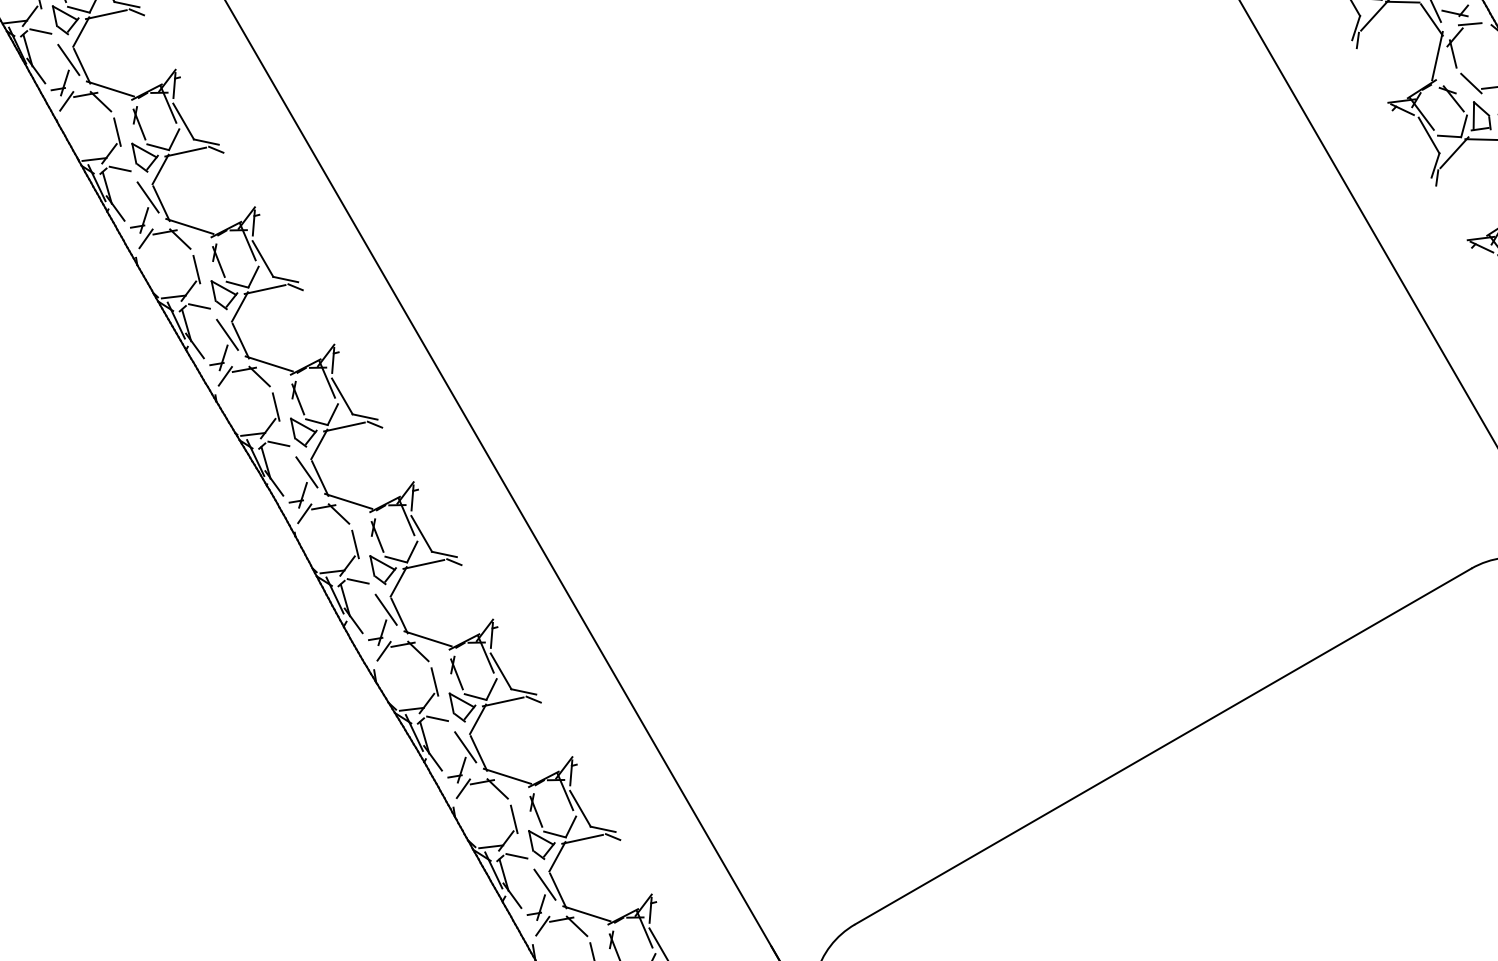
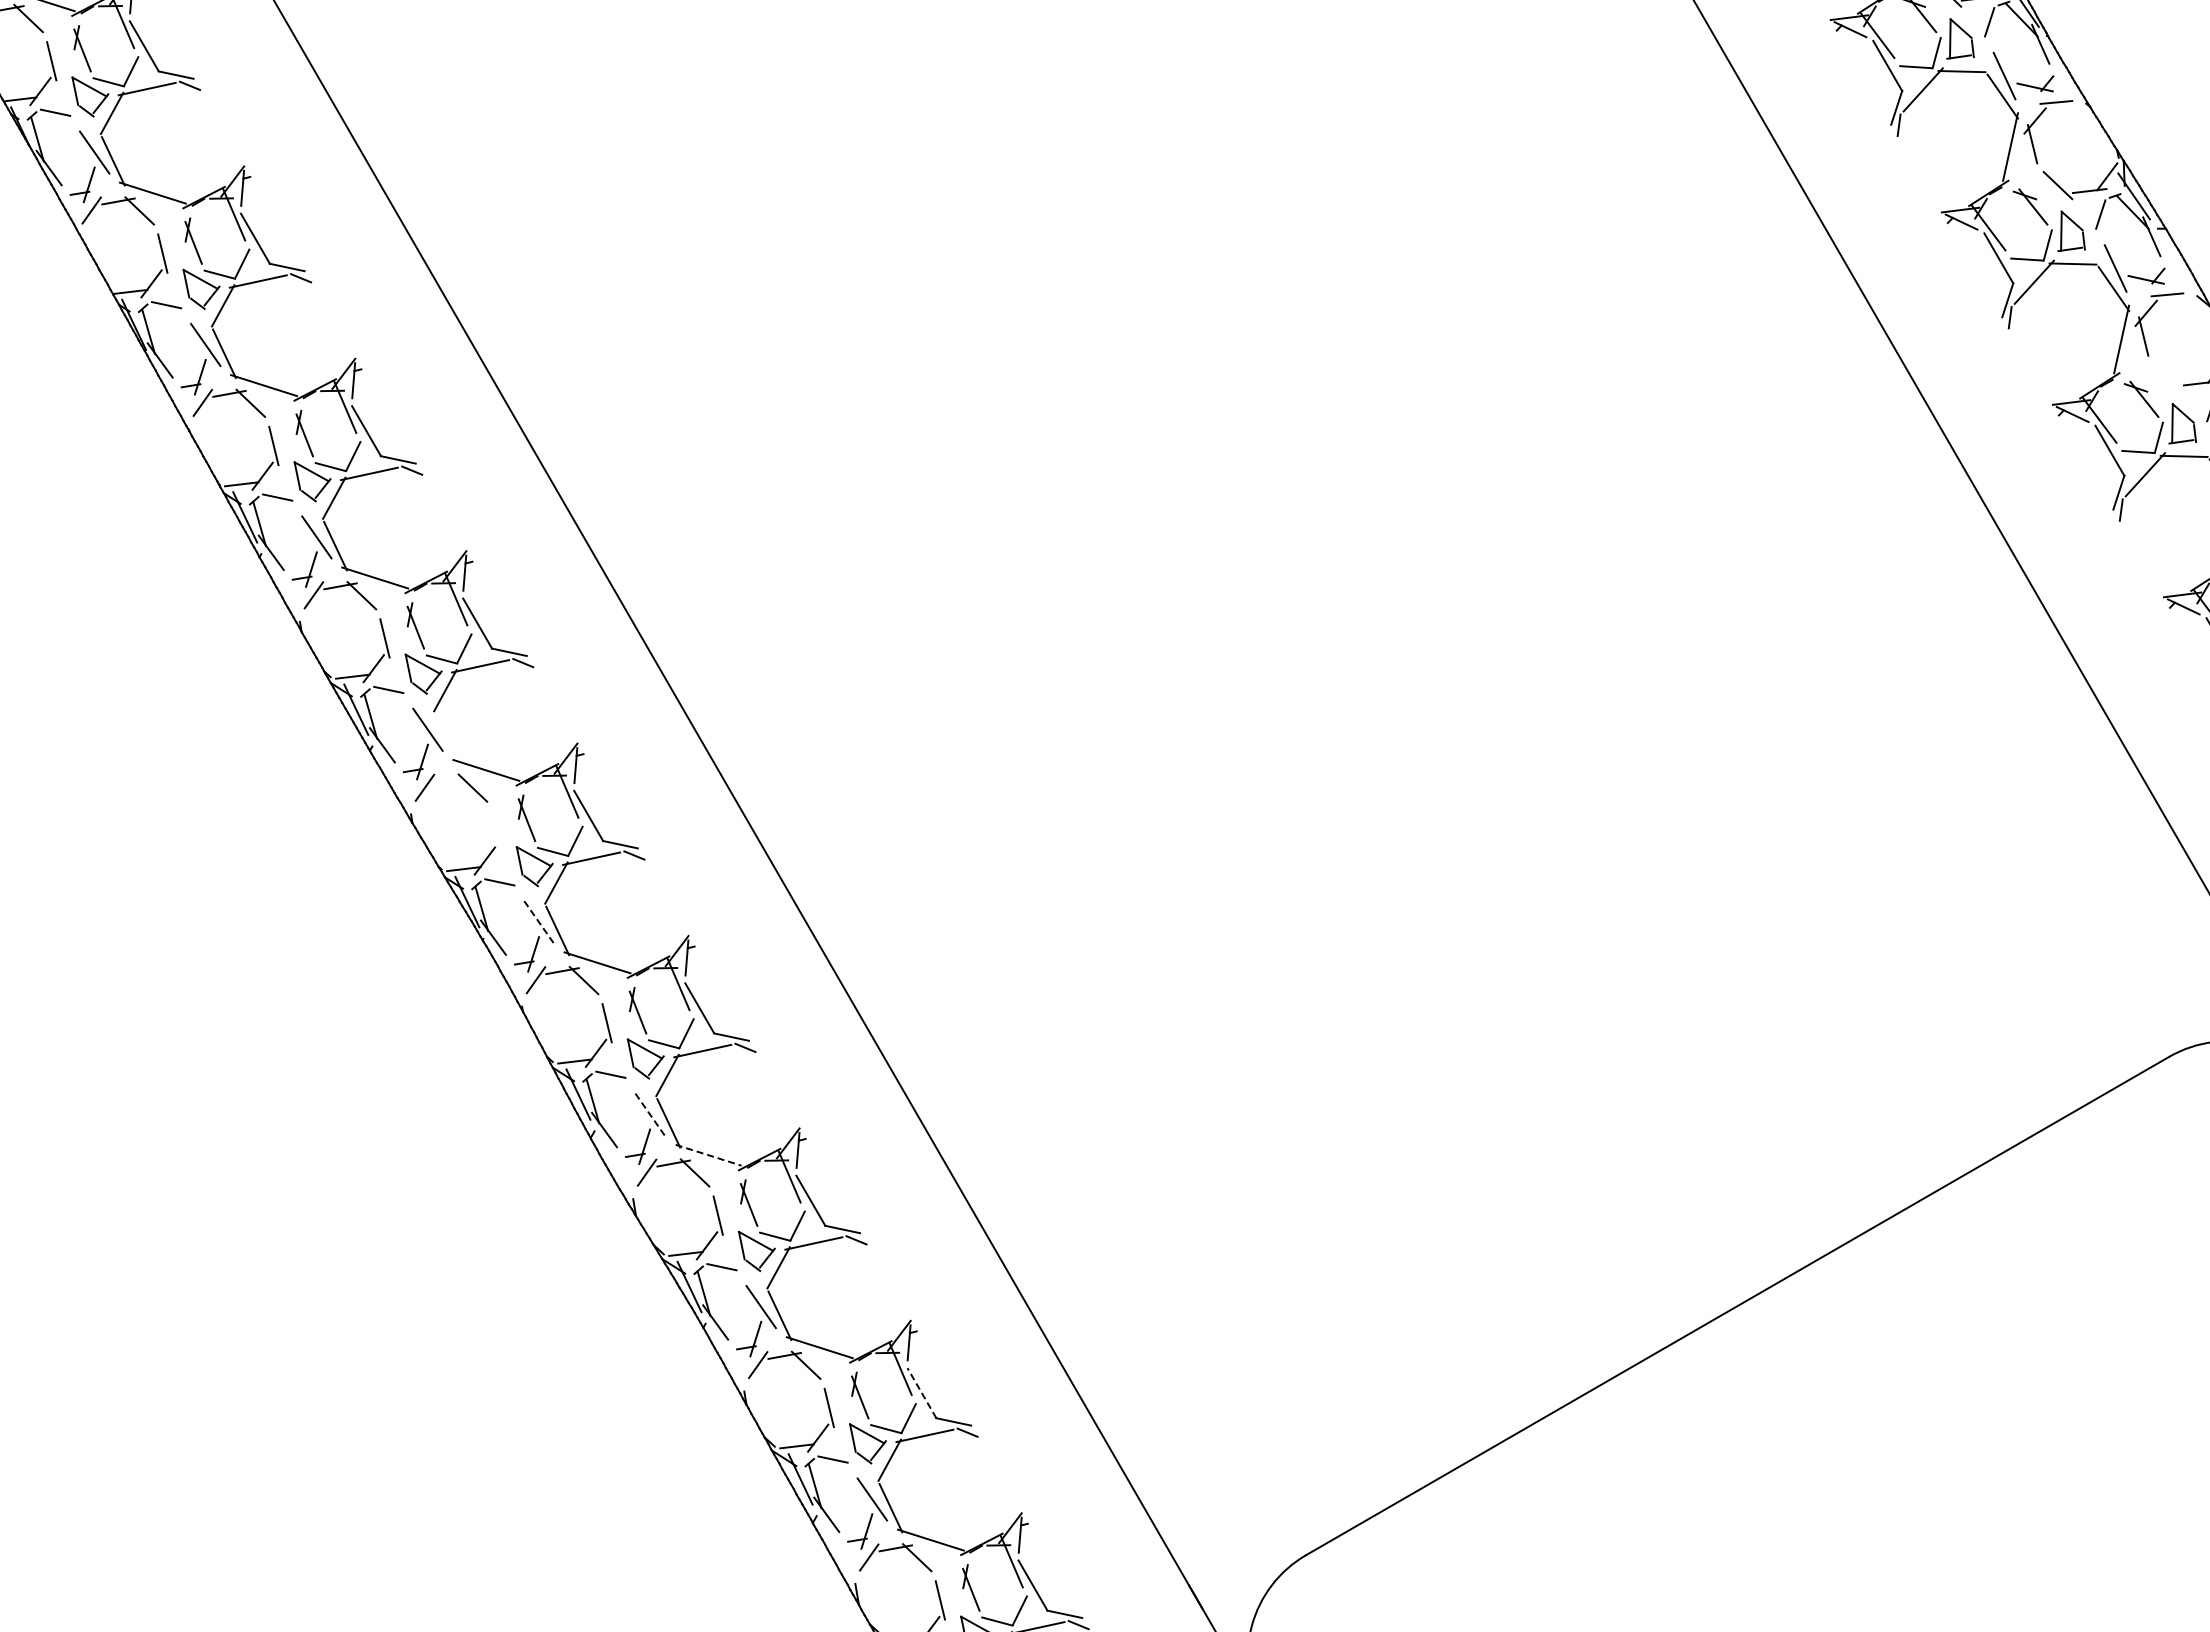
line: (1470, 83) -> (2168, 377), removed
line: (240, 341) -> (446, 738), removed
line: (244, 369) -> (451, 778), removed
line: (275, 406) -> (495, 830), removed
line: (307, 472) -> (539, 922), solid -> dashed
line: (386, 609) -> (650, 1114), solid -> dashed
line: (427, 639) -> (708, 1155), solid -> dashed
line: (580, 809) -> (921, 1393), solid -> dashed

